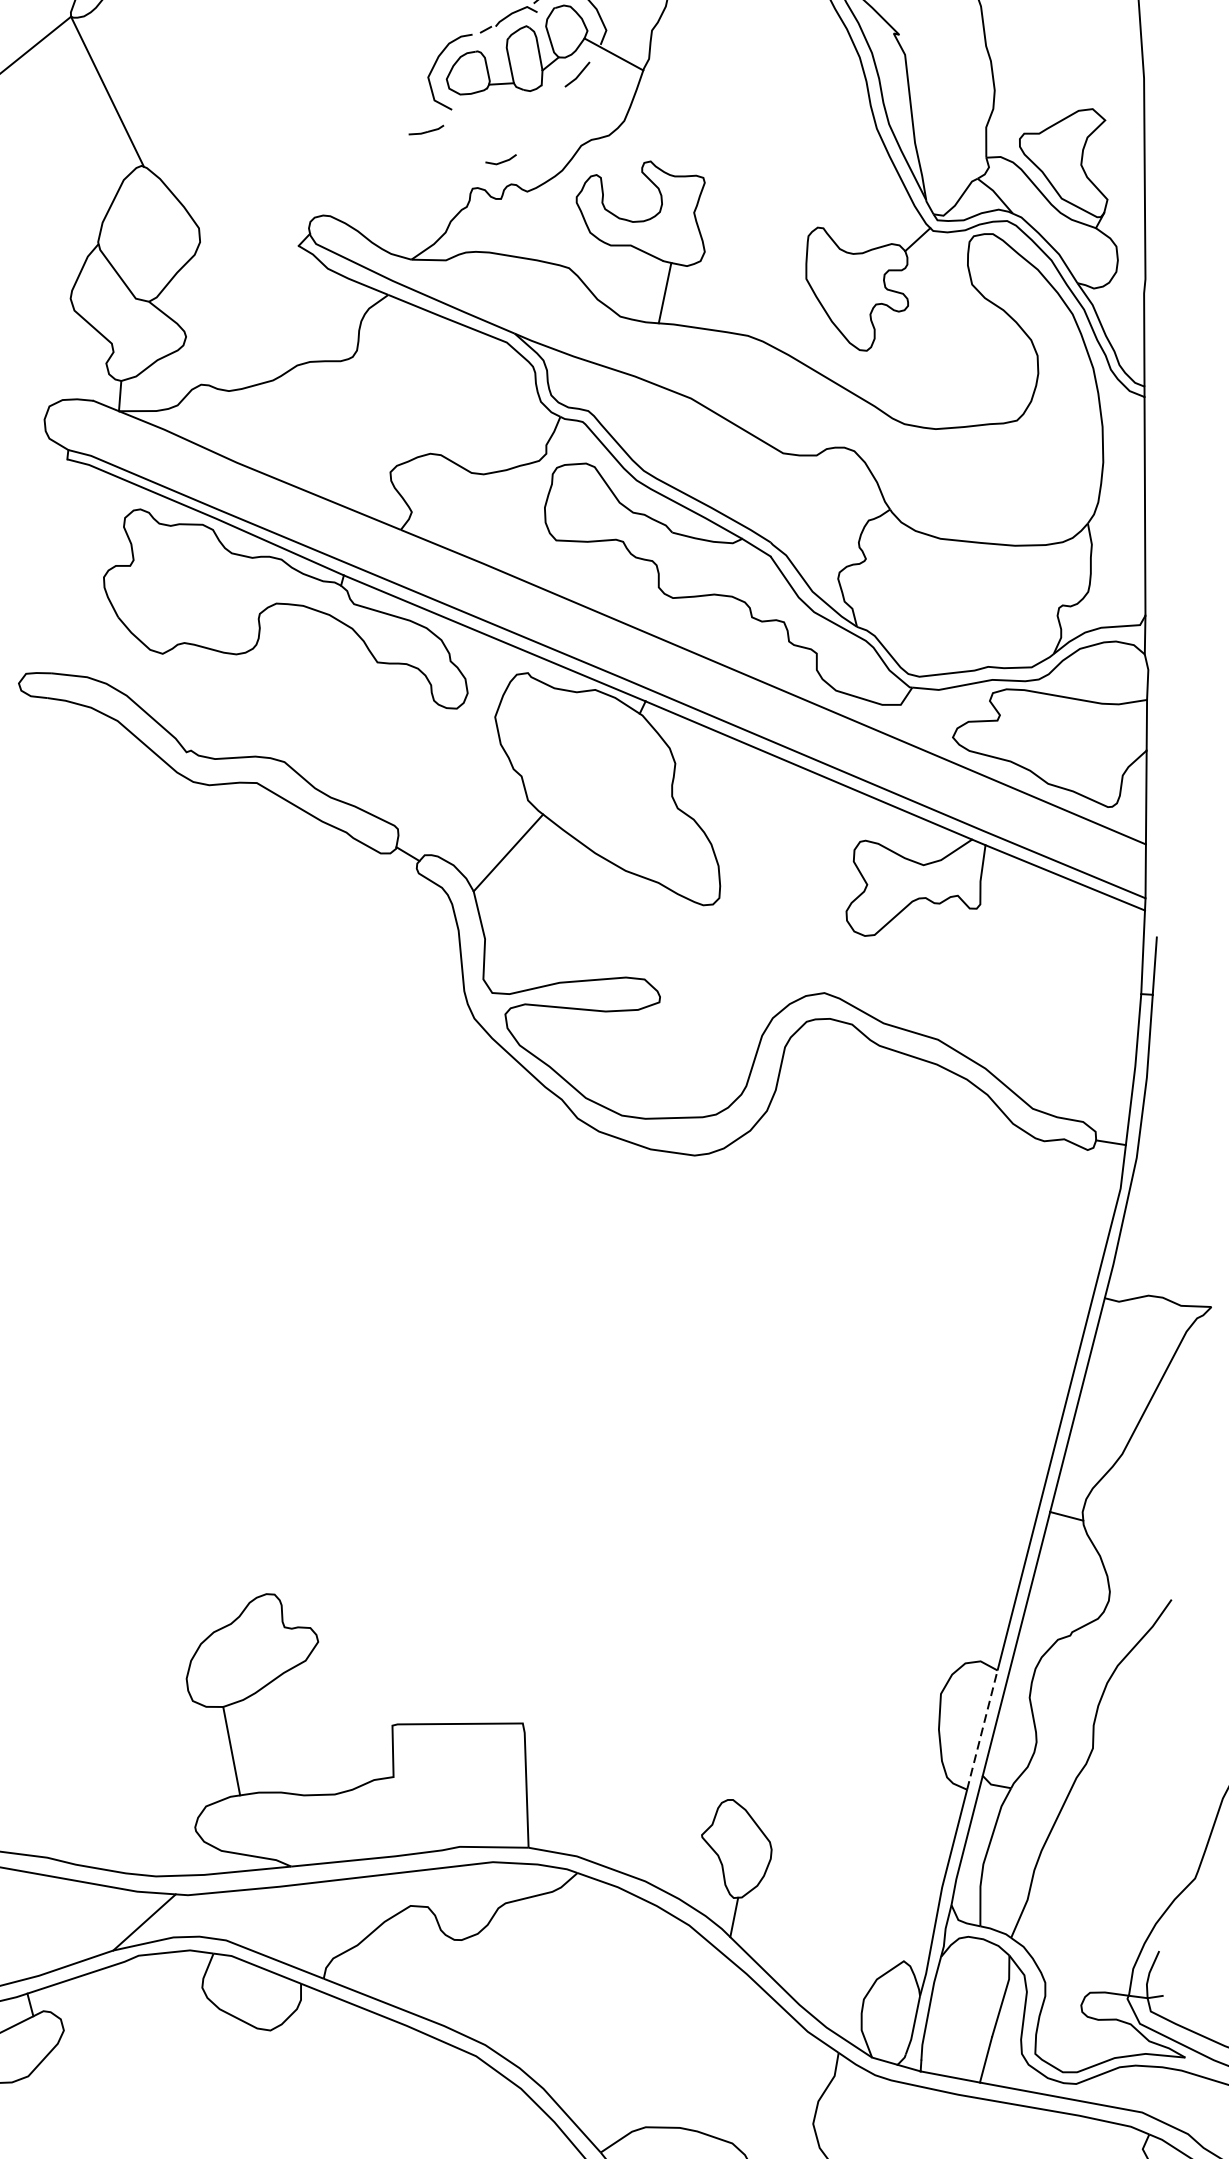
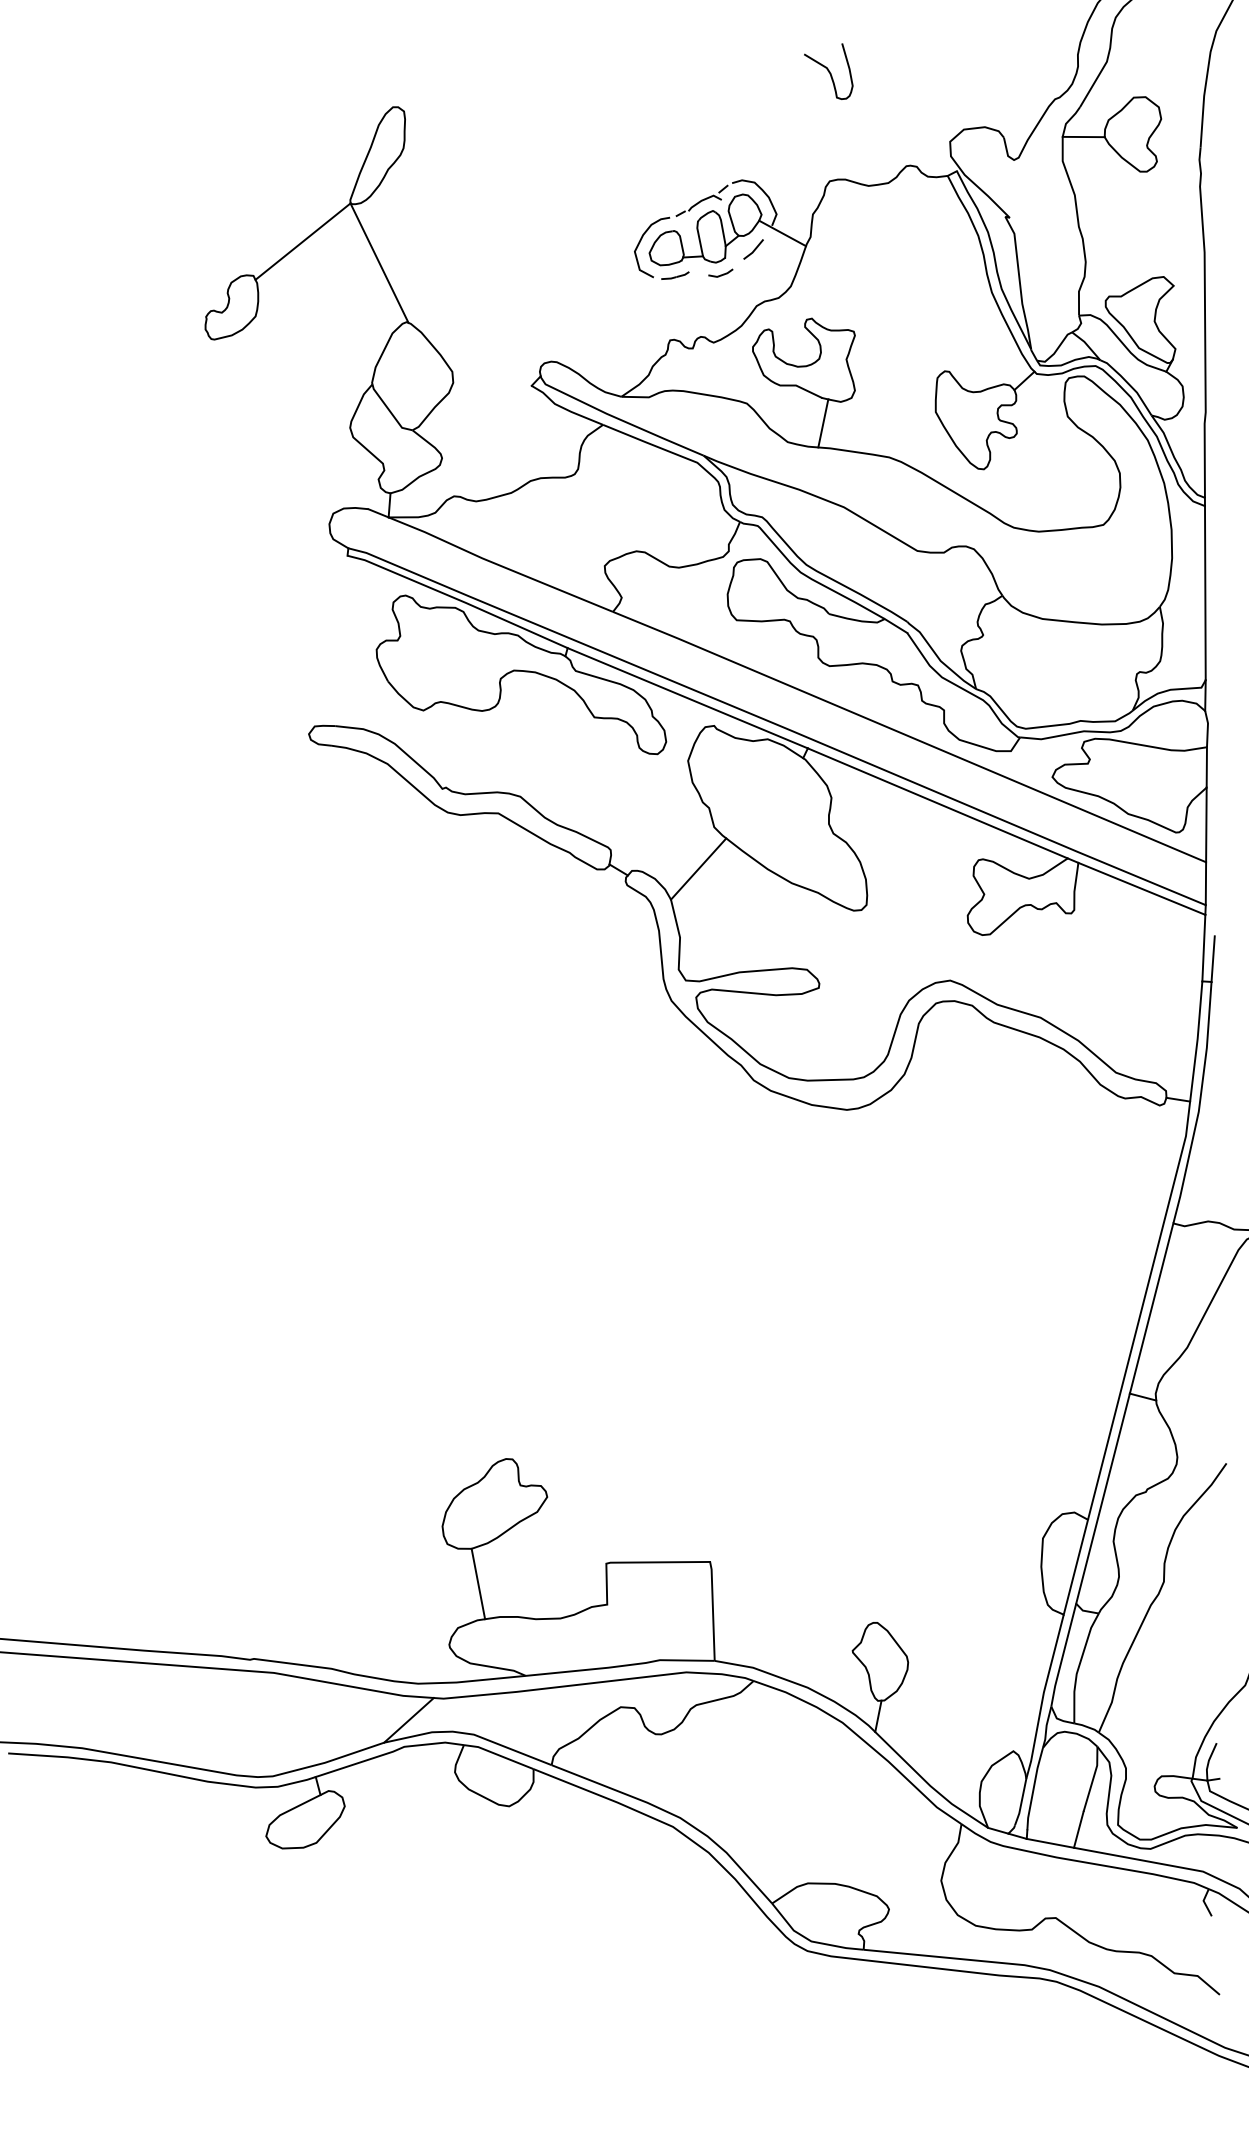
part: (426, 129) -> (675, 275), moved
line: (500, 161) -> (720, 274), moved
line: (981, 1730) -> (1075, 1567), dashed -> solid

